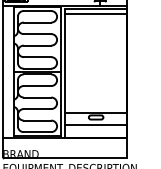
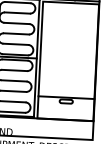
line: (96, 14) -> (71, 8), removed
line: (96, 124) -> (66, 107), removed

